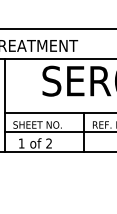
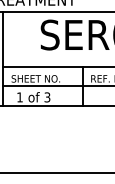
text: (49, 143) -> (47, 97), 2 -> 3

